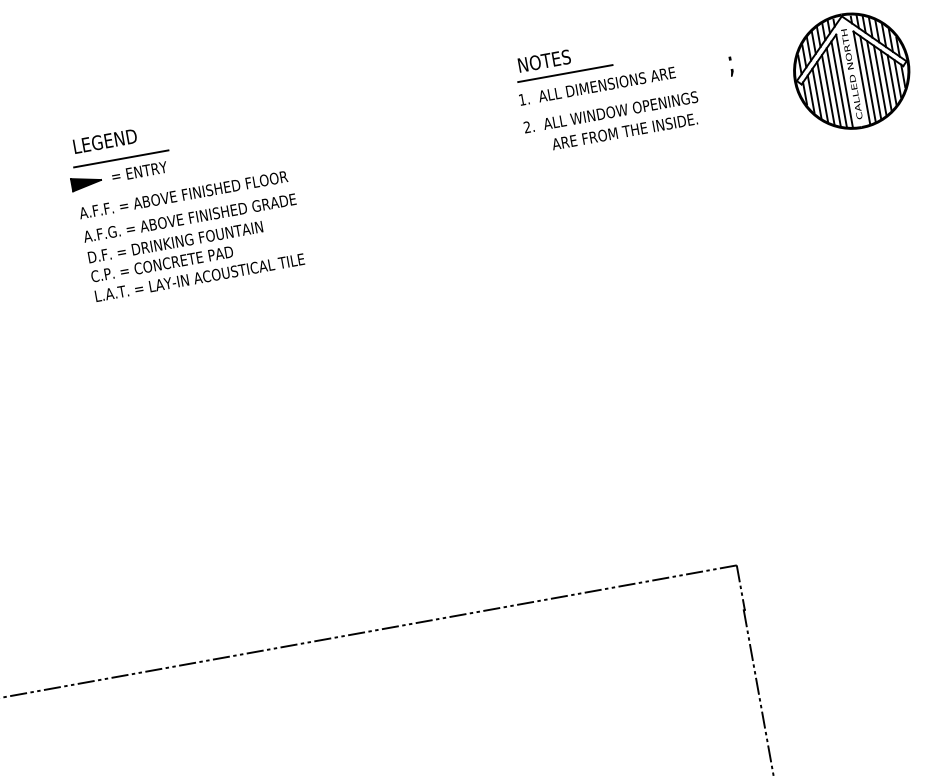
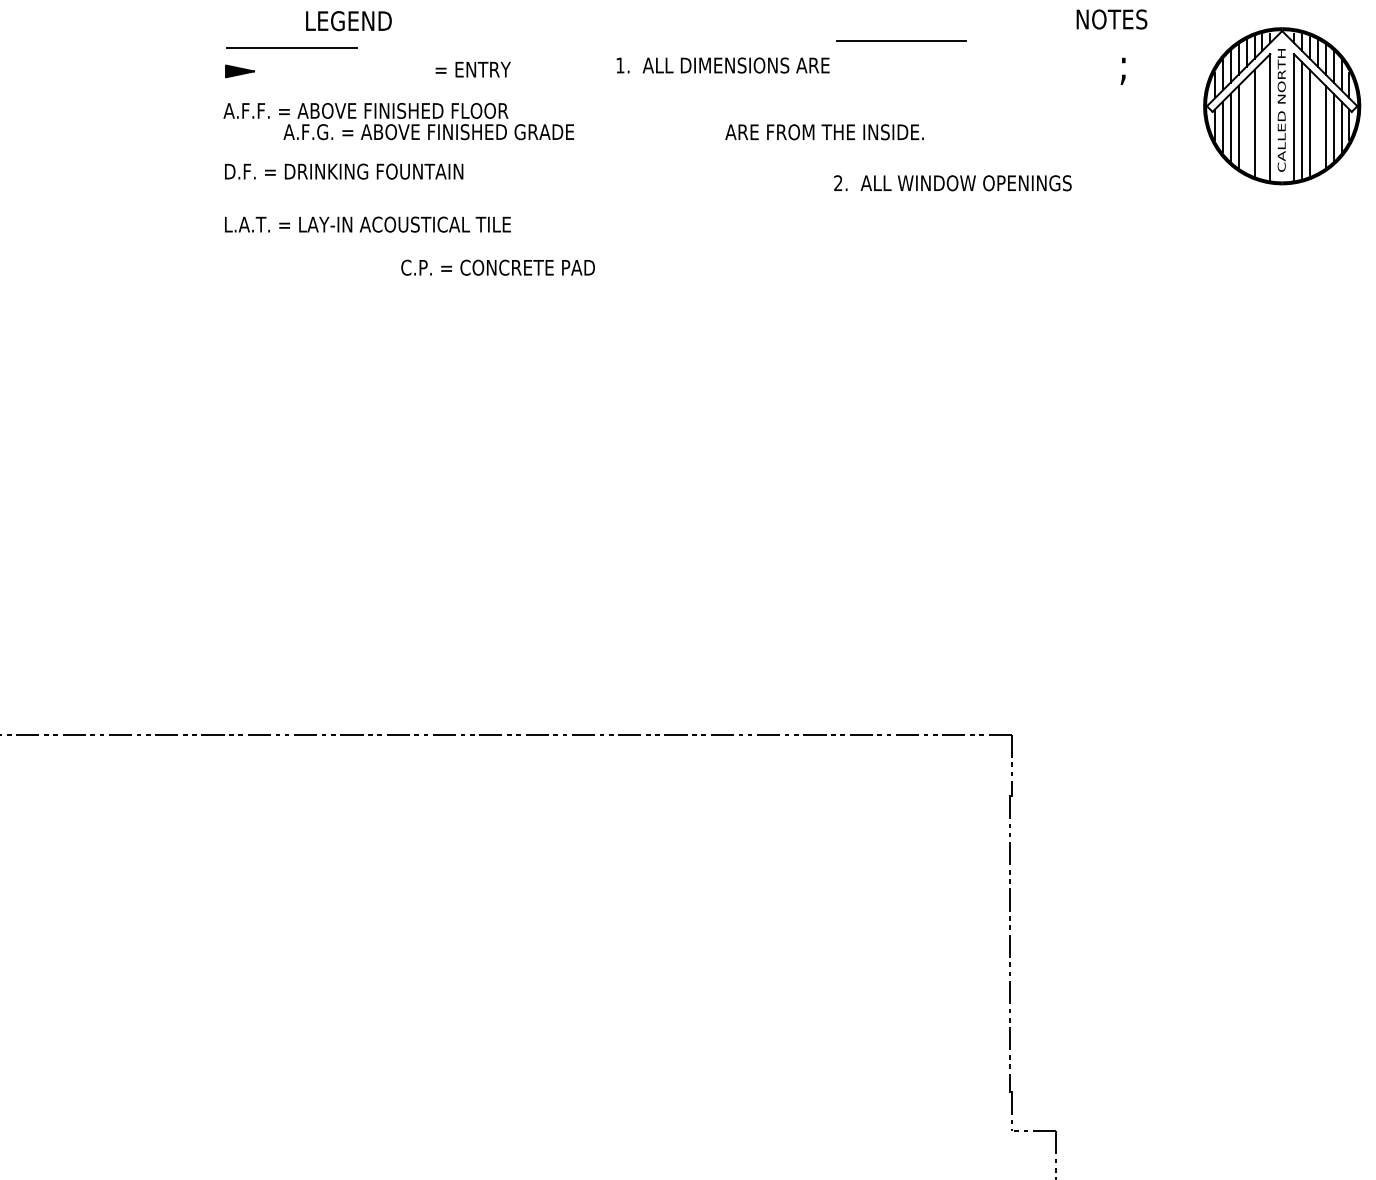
text: (544, 61) -> (1111, 19), moved
line: (879, 79) -> (1317, 124), removed
line: (839, 84) -> (1262, 120), removed
text: (596, 86) -> (722, 65), moved
line: (828, 89) -> (1246, 124), removed
text: (610, 112) -> (952, 183), moved
text: (624, 131) -> (824, 132), moved
text: (104, 141) -> (348, 21), moved
text: (139, 171) -> (472, 69), moved
part: (86, 182) -> (239, 71), size x0.7
text: (189, 218) -> (428, 132), moved
text: (161, 264) -> (497, 267), moved

